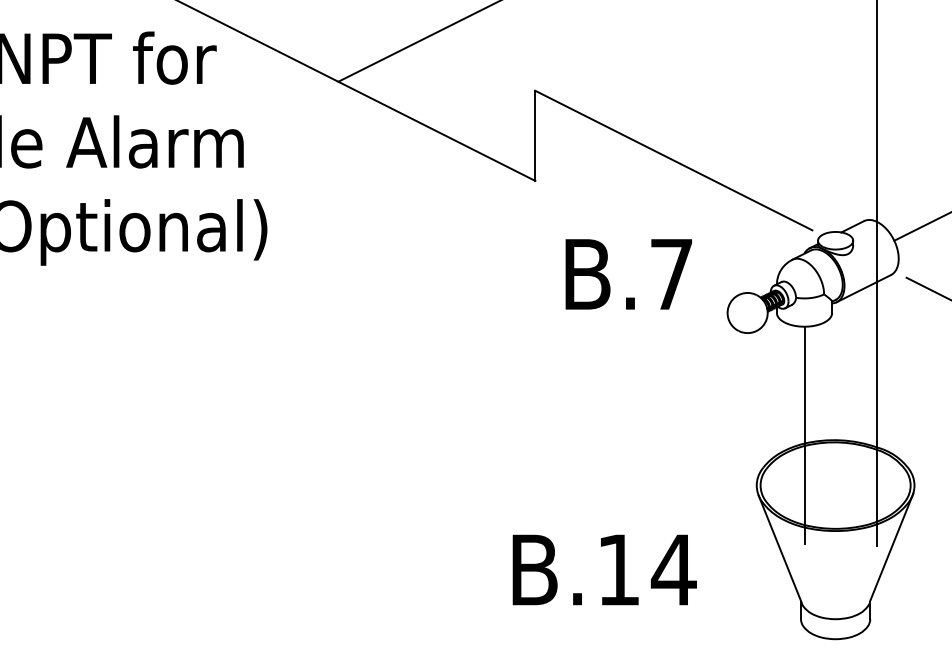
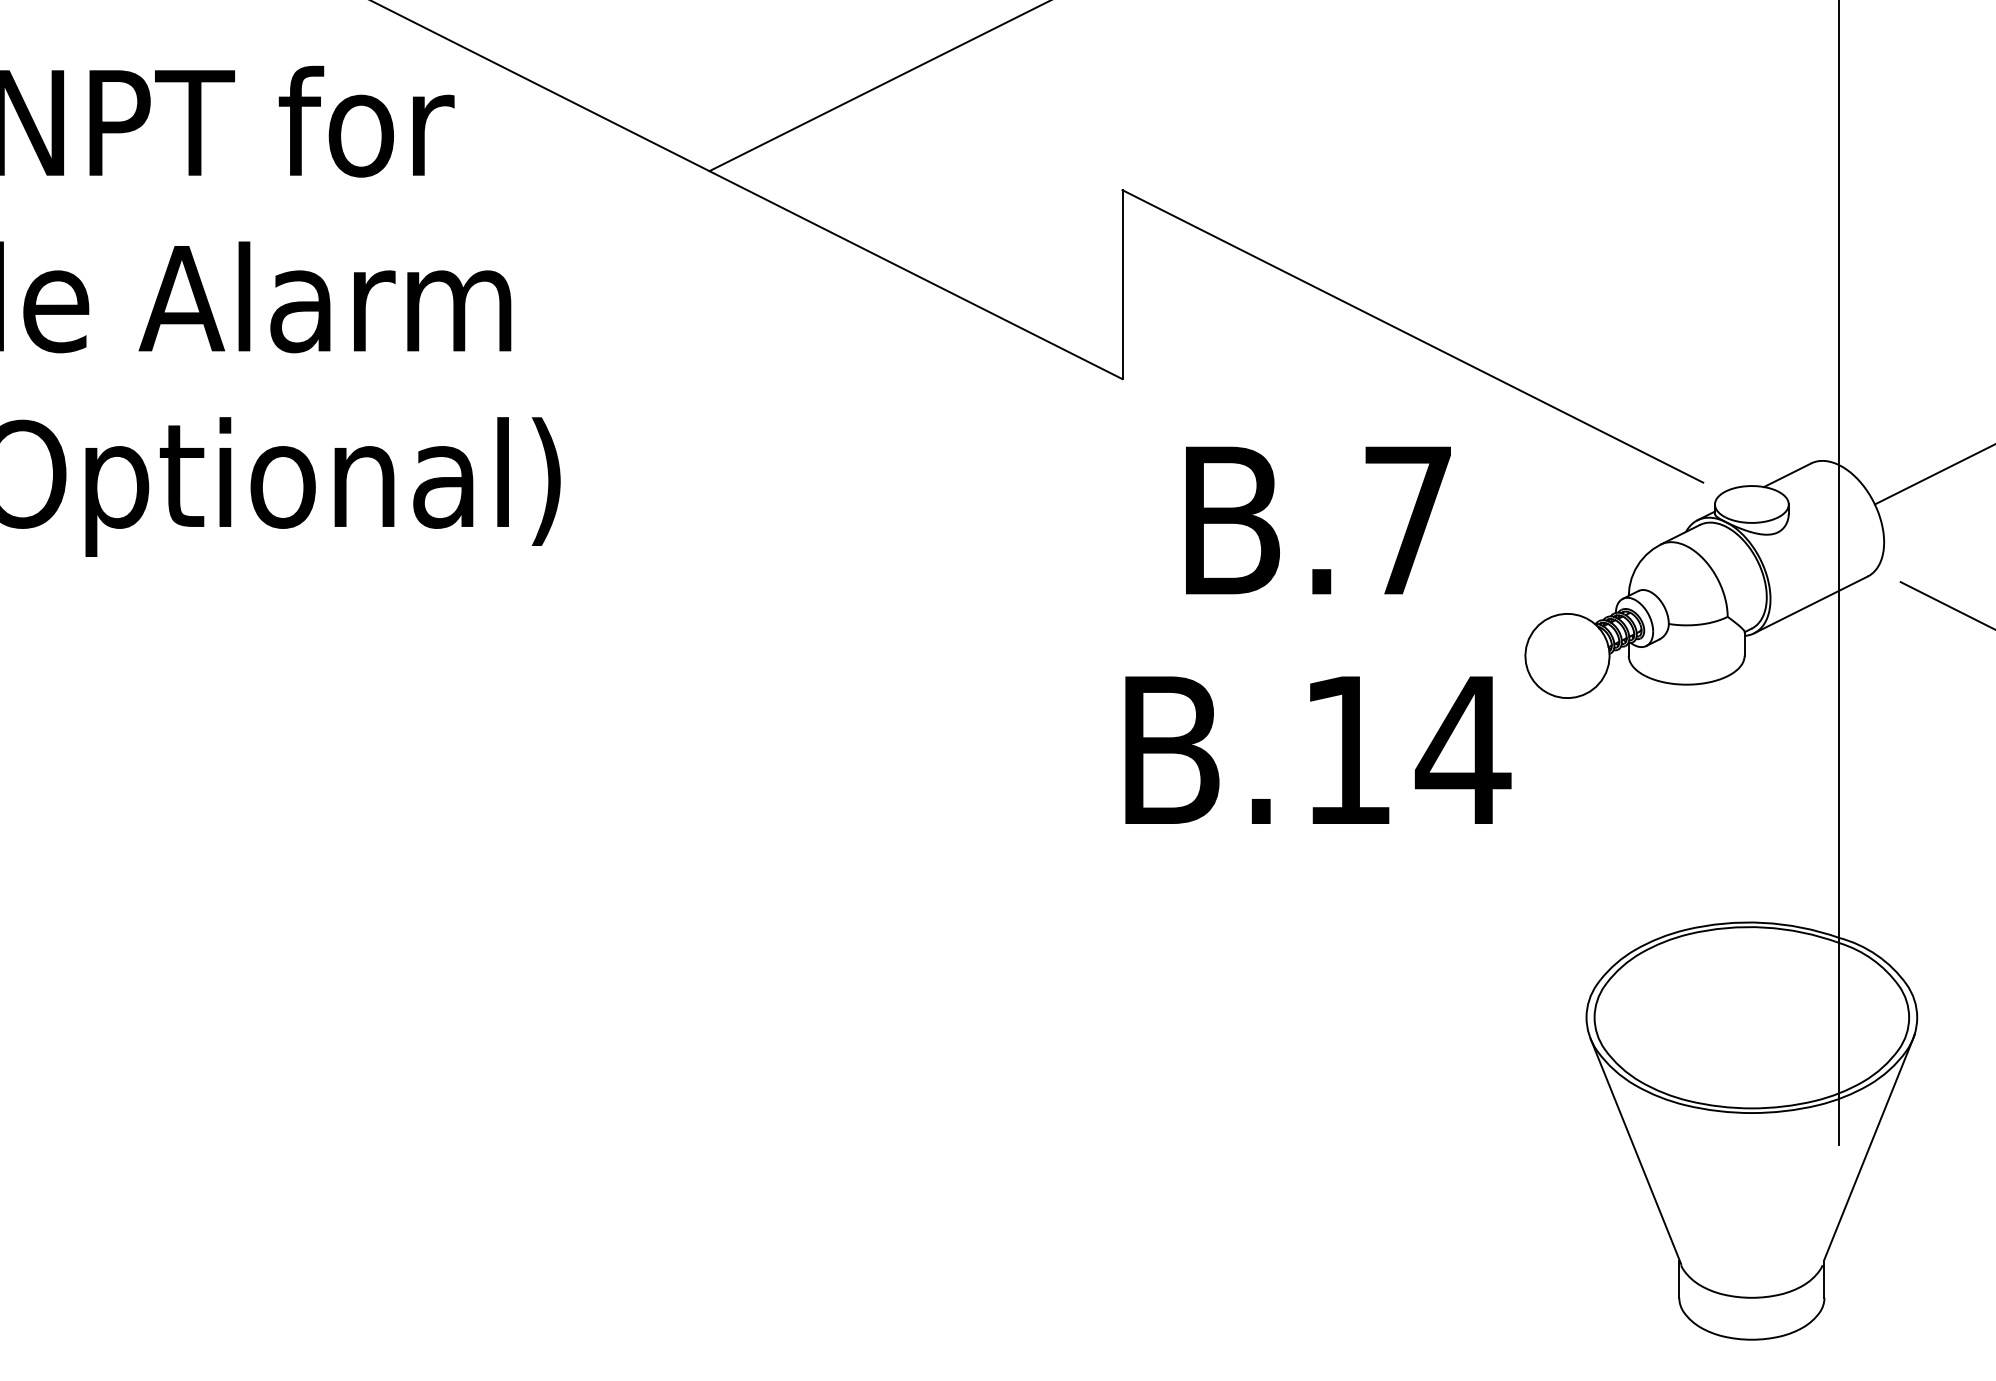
text: (628, 274) -> (1317, 520), moved
line: (805, 434) -> (1688, 910), removed
text: (604, 569) -> (1317, 749), moved

